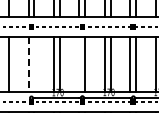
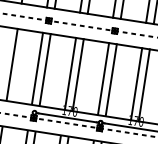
line: (34, 63) -> (45, 68), added
line: (79, 63) -> (103, 77), added
line: (28, 64) -> (37, 68), dashed -> solid

